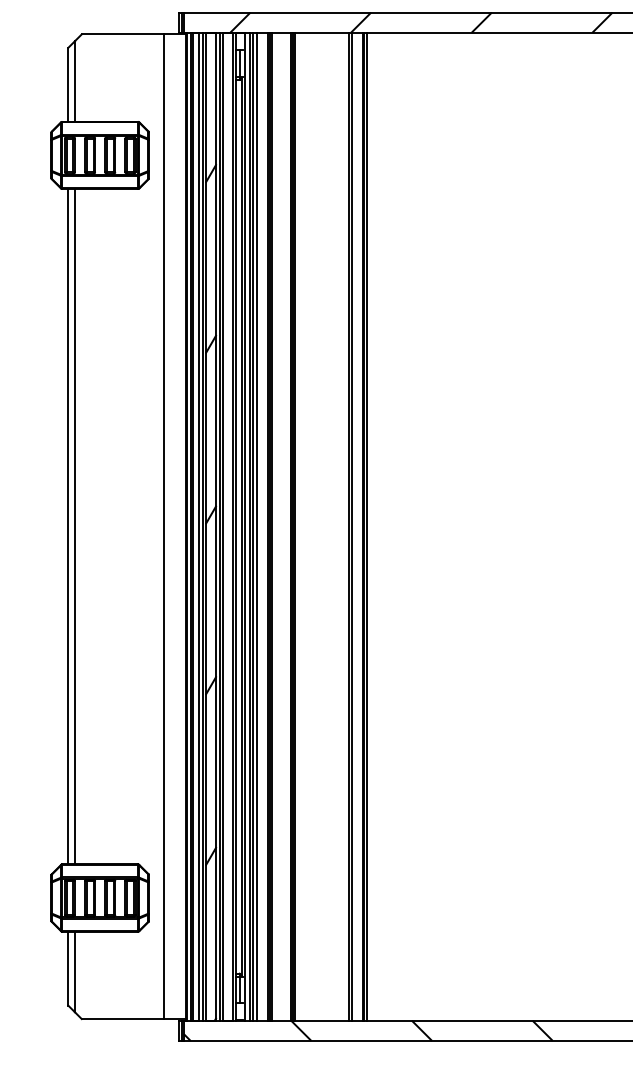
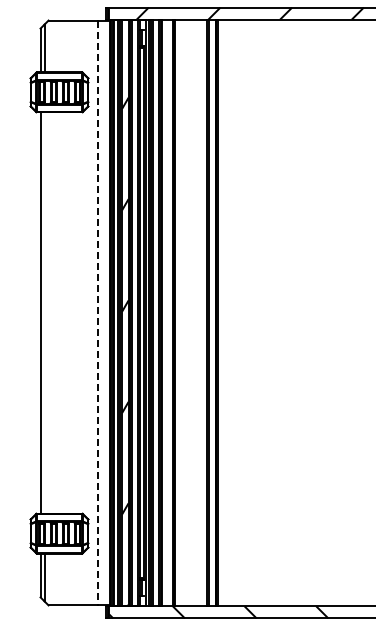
line: (74, 525) -> (44, 312), removed
line: (164, 527) -> (97, 313), solid -> dashed

